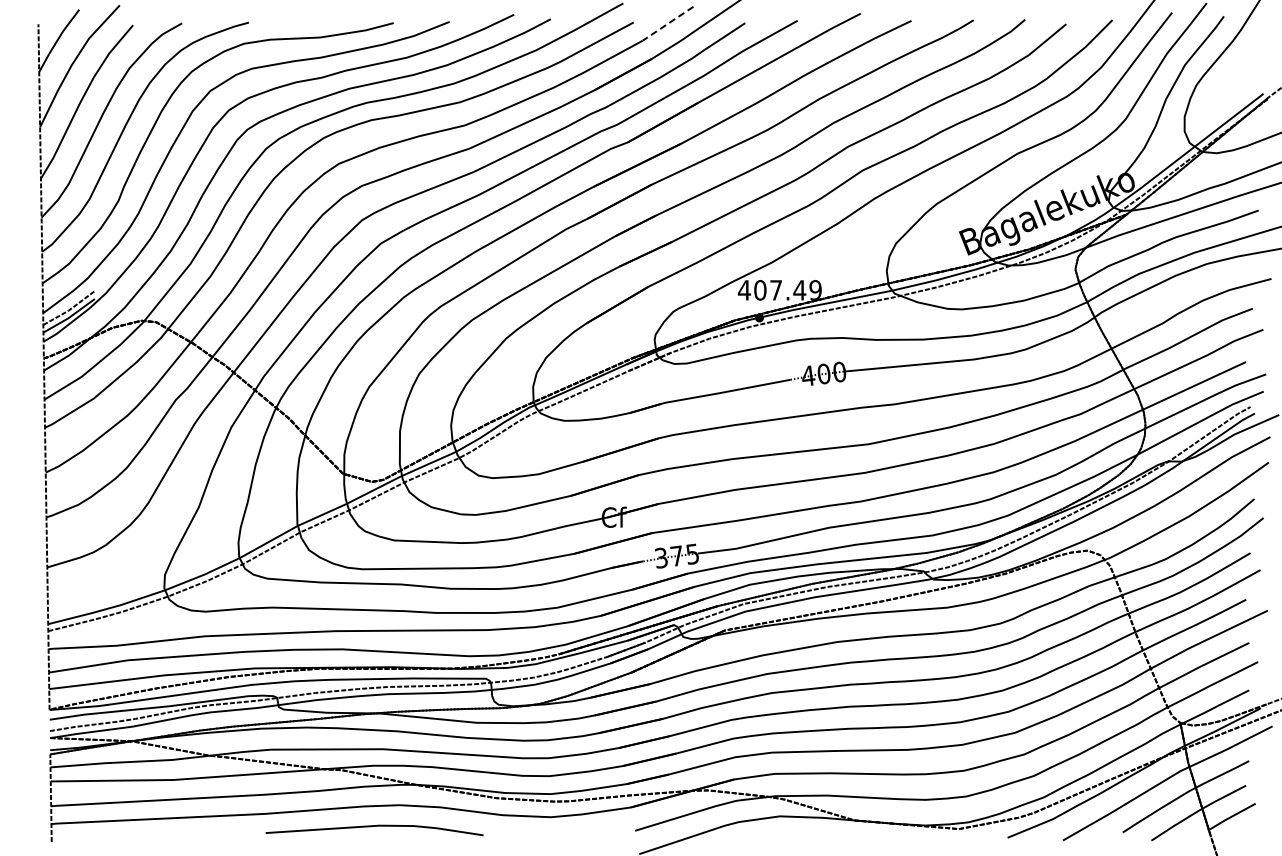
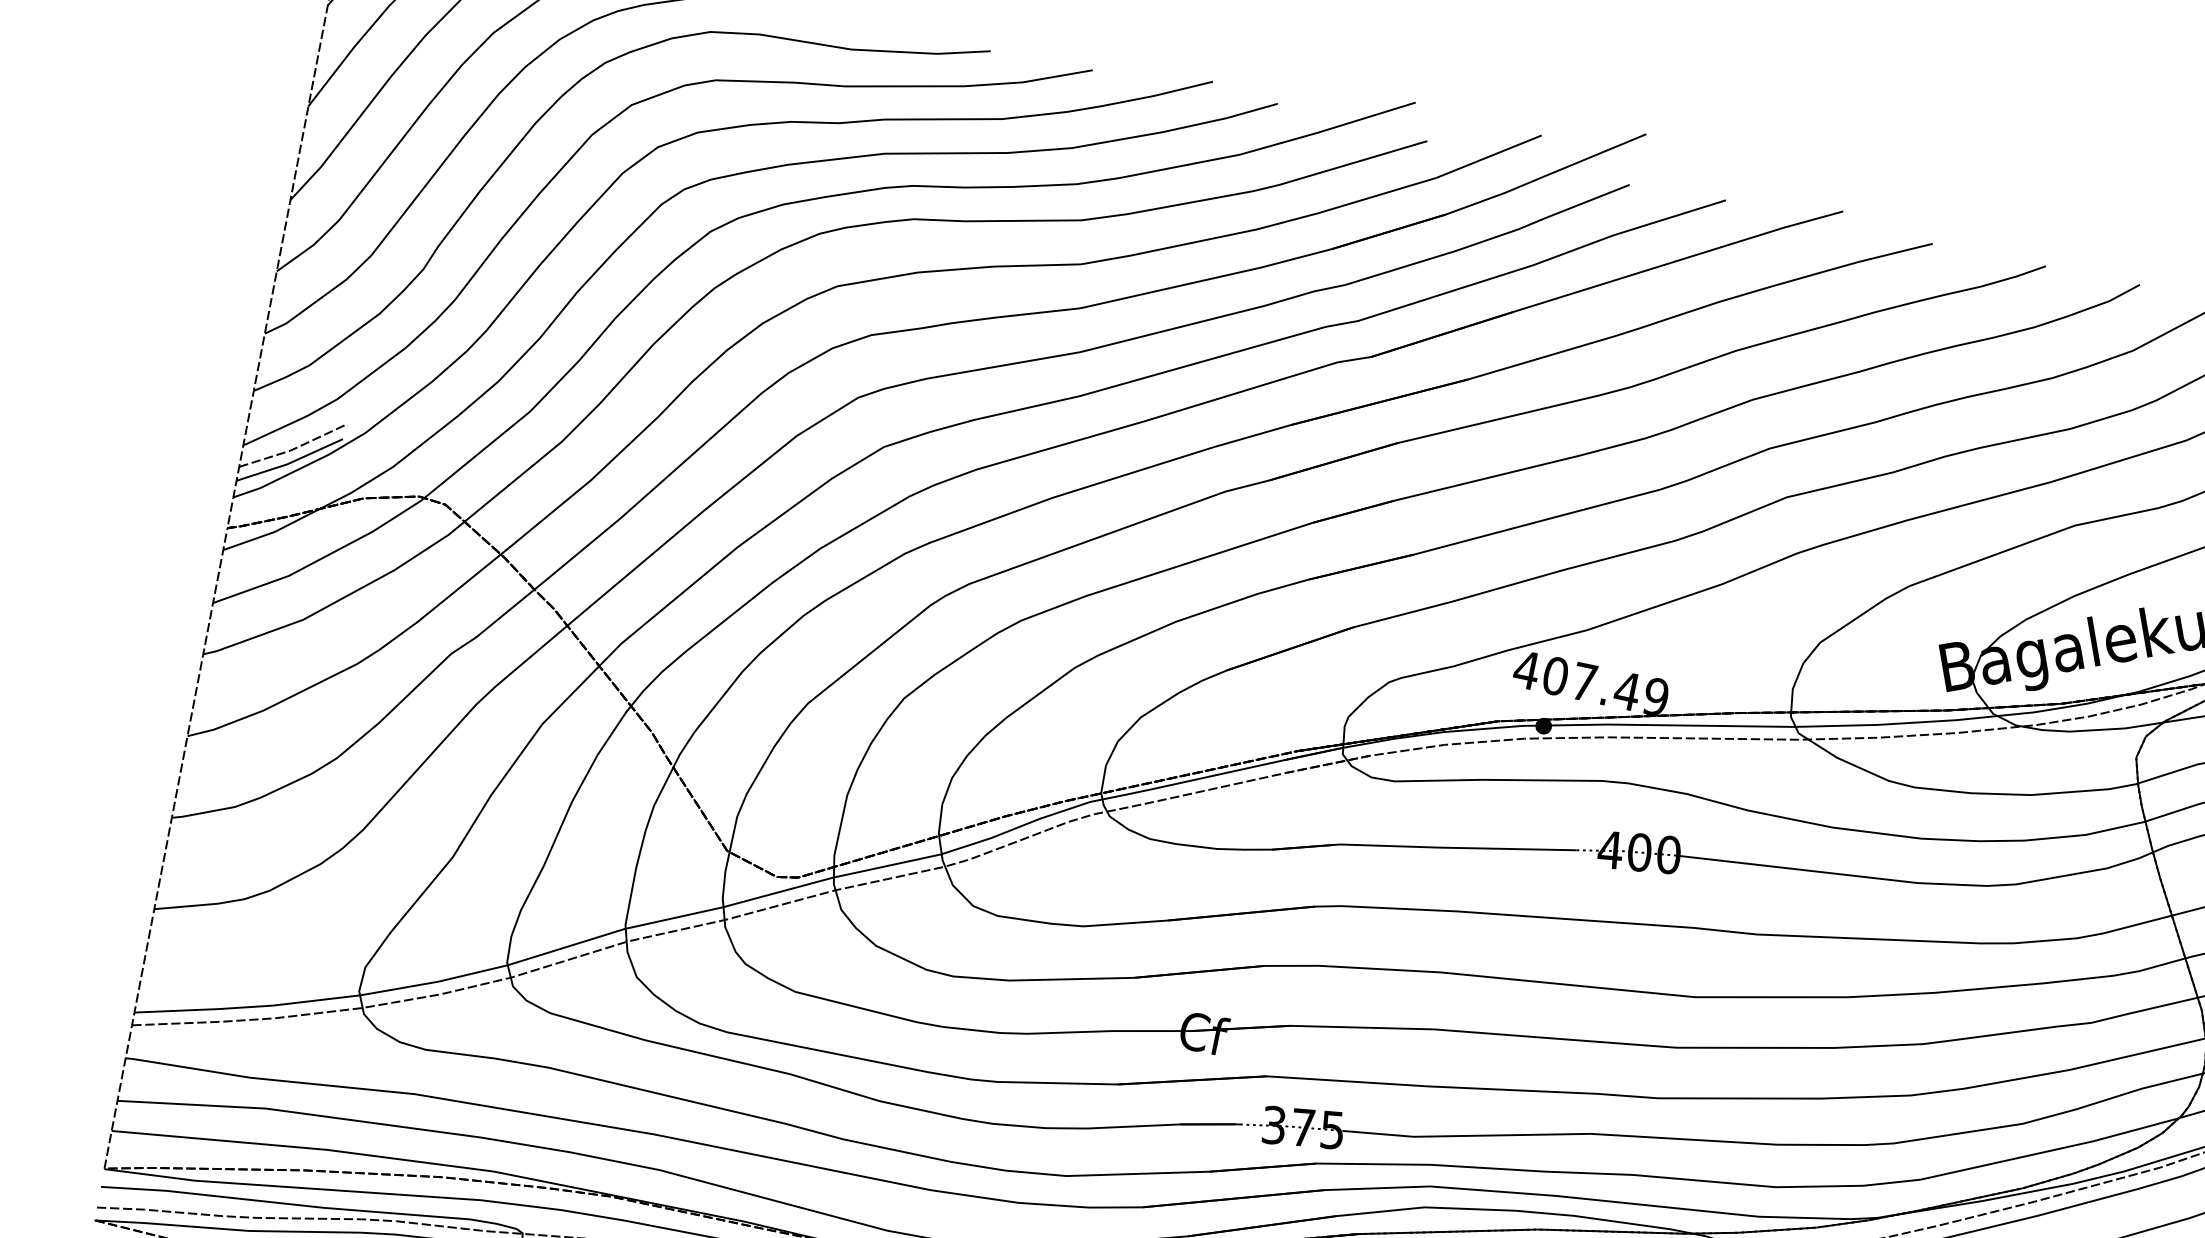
line: (668, 23) -> (1490, 156), dashed -> solid

